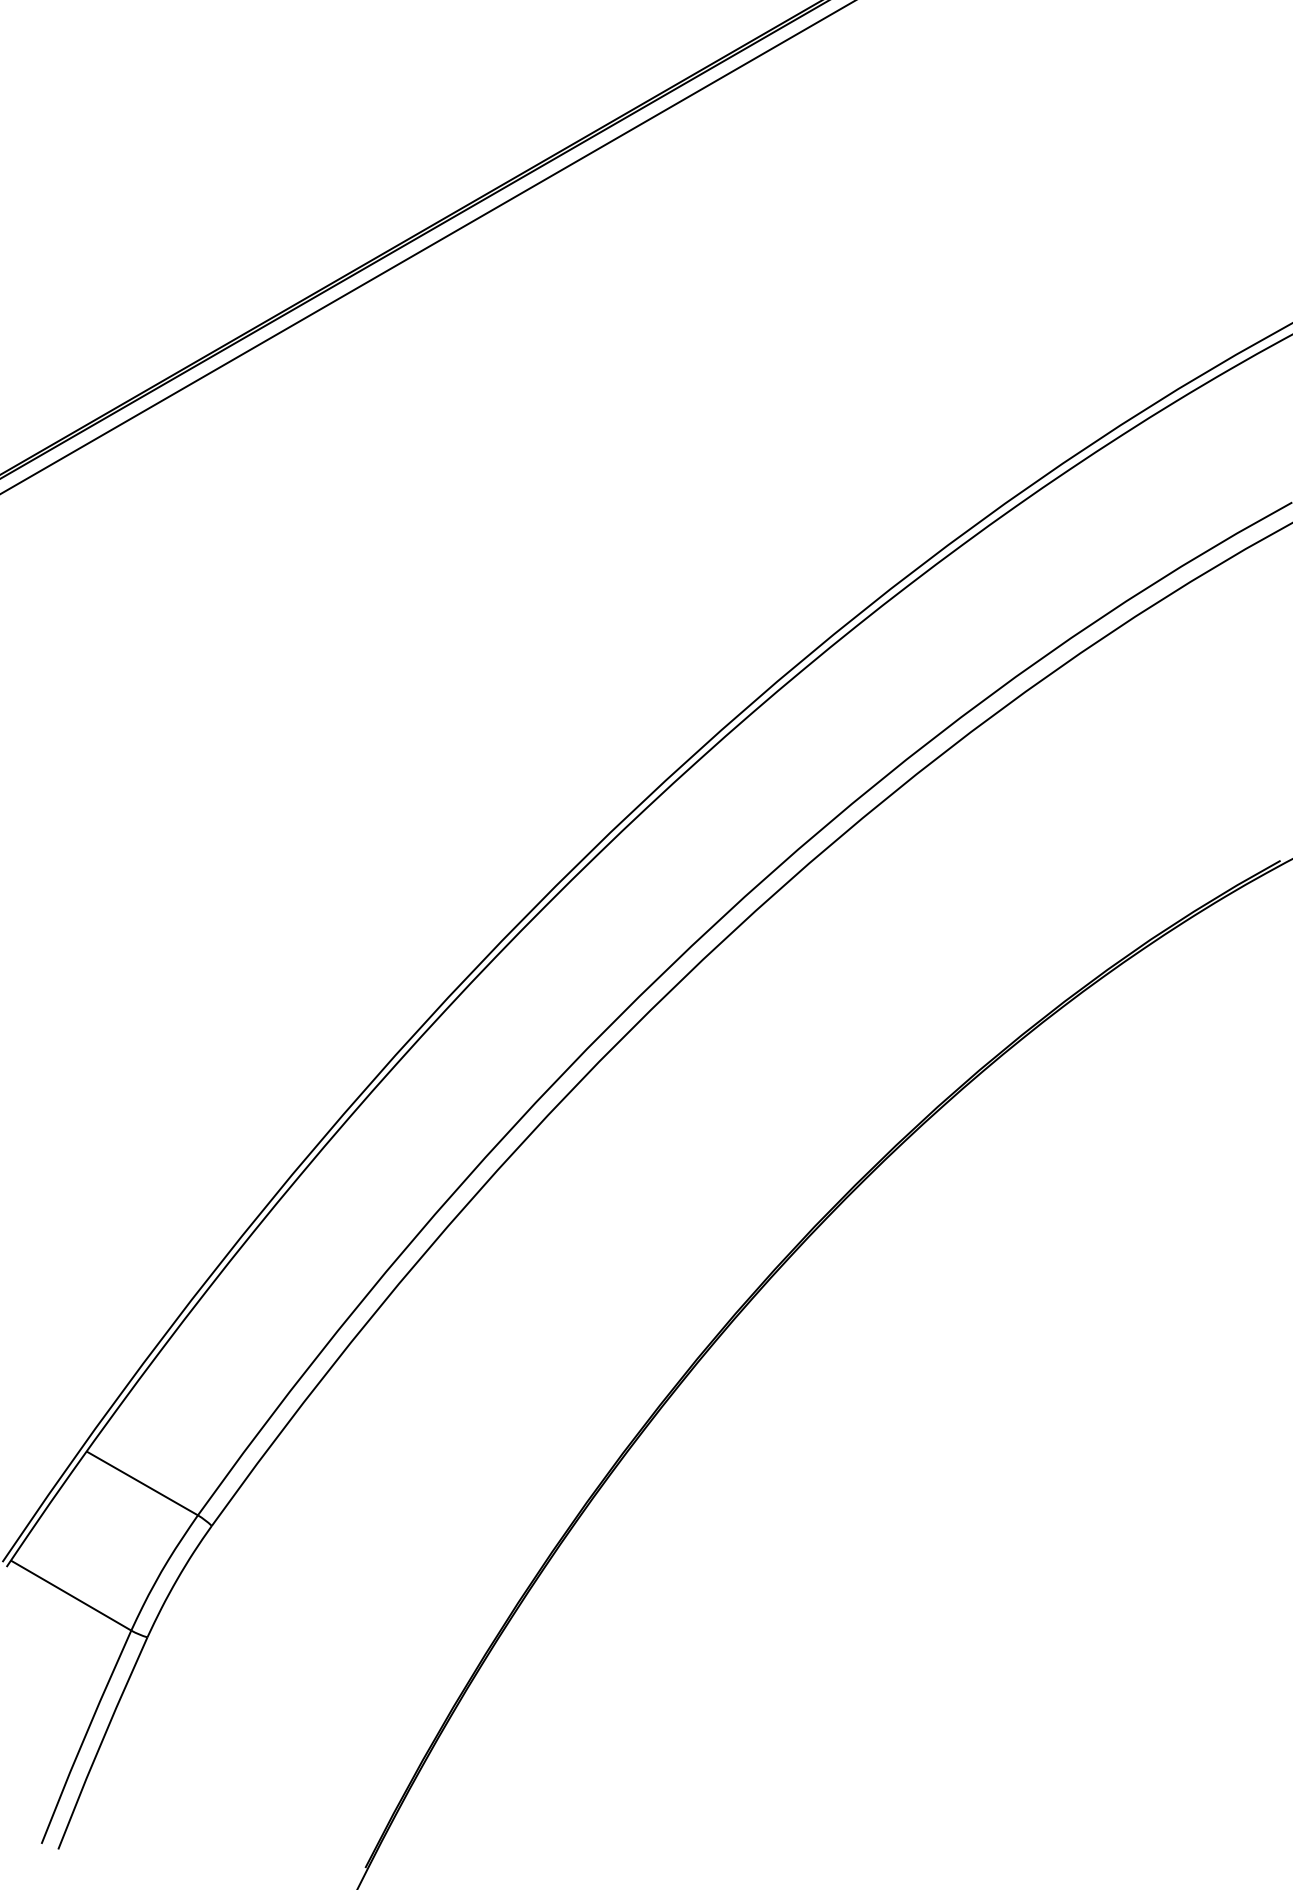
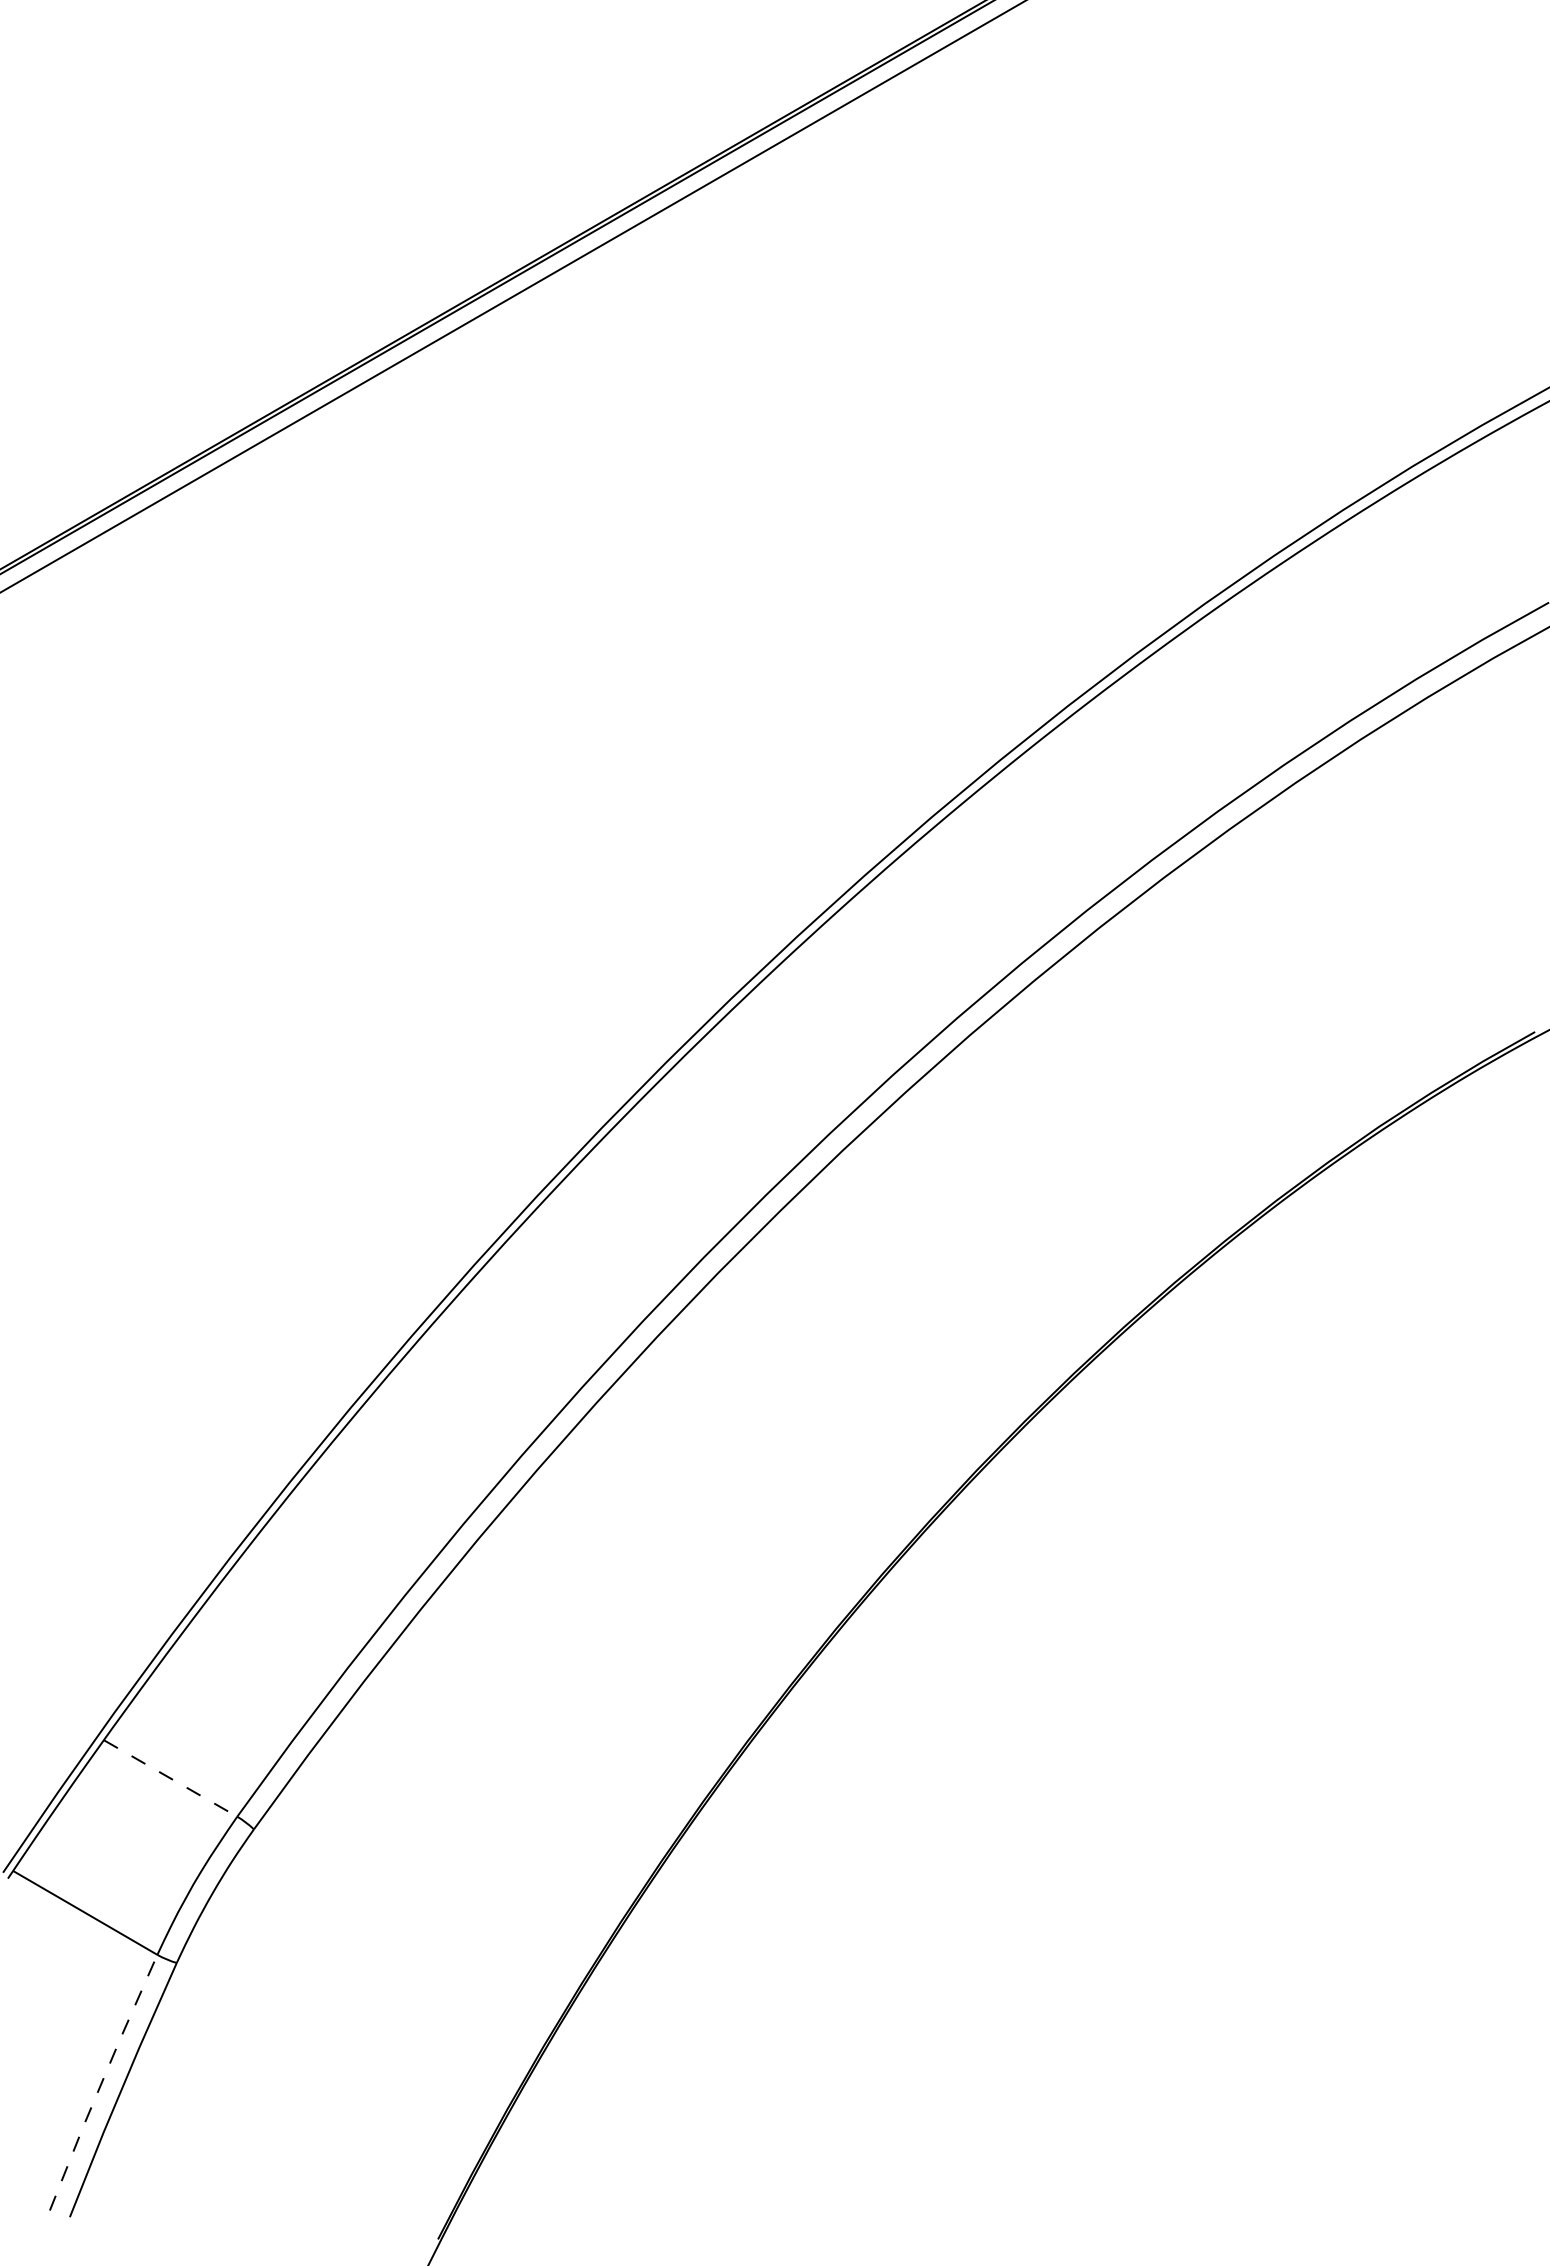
line: (142, 1483) -> (170, 1778), solid -> dashed
line: (85, 1736) -> (102, 2081), solid -> dashed

